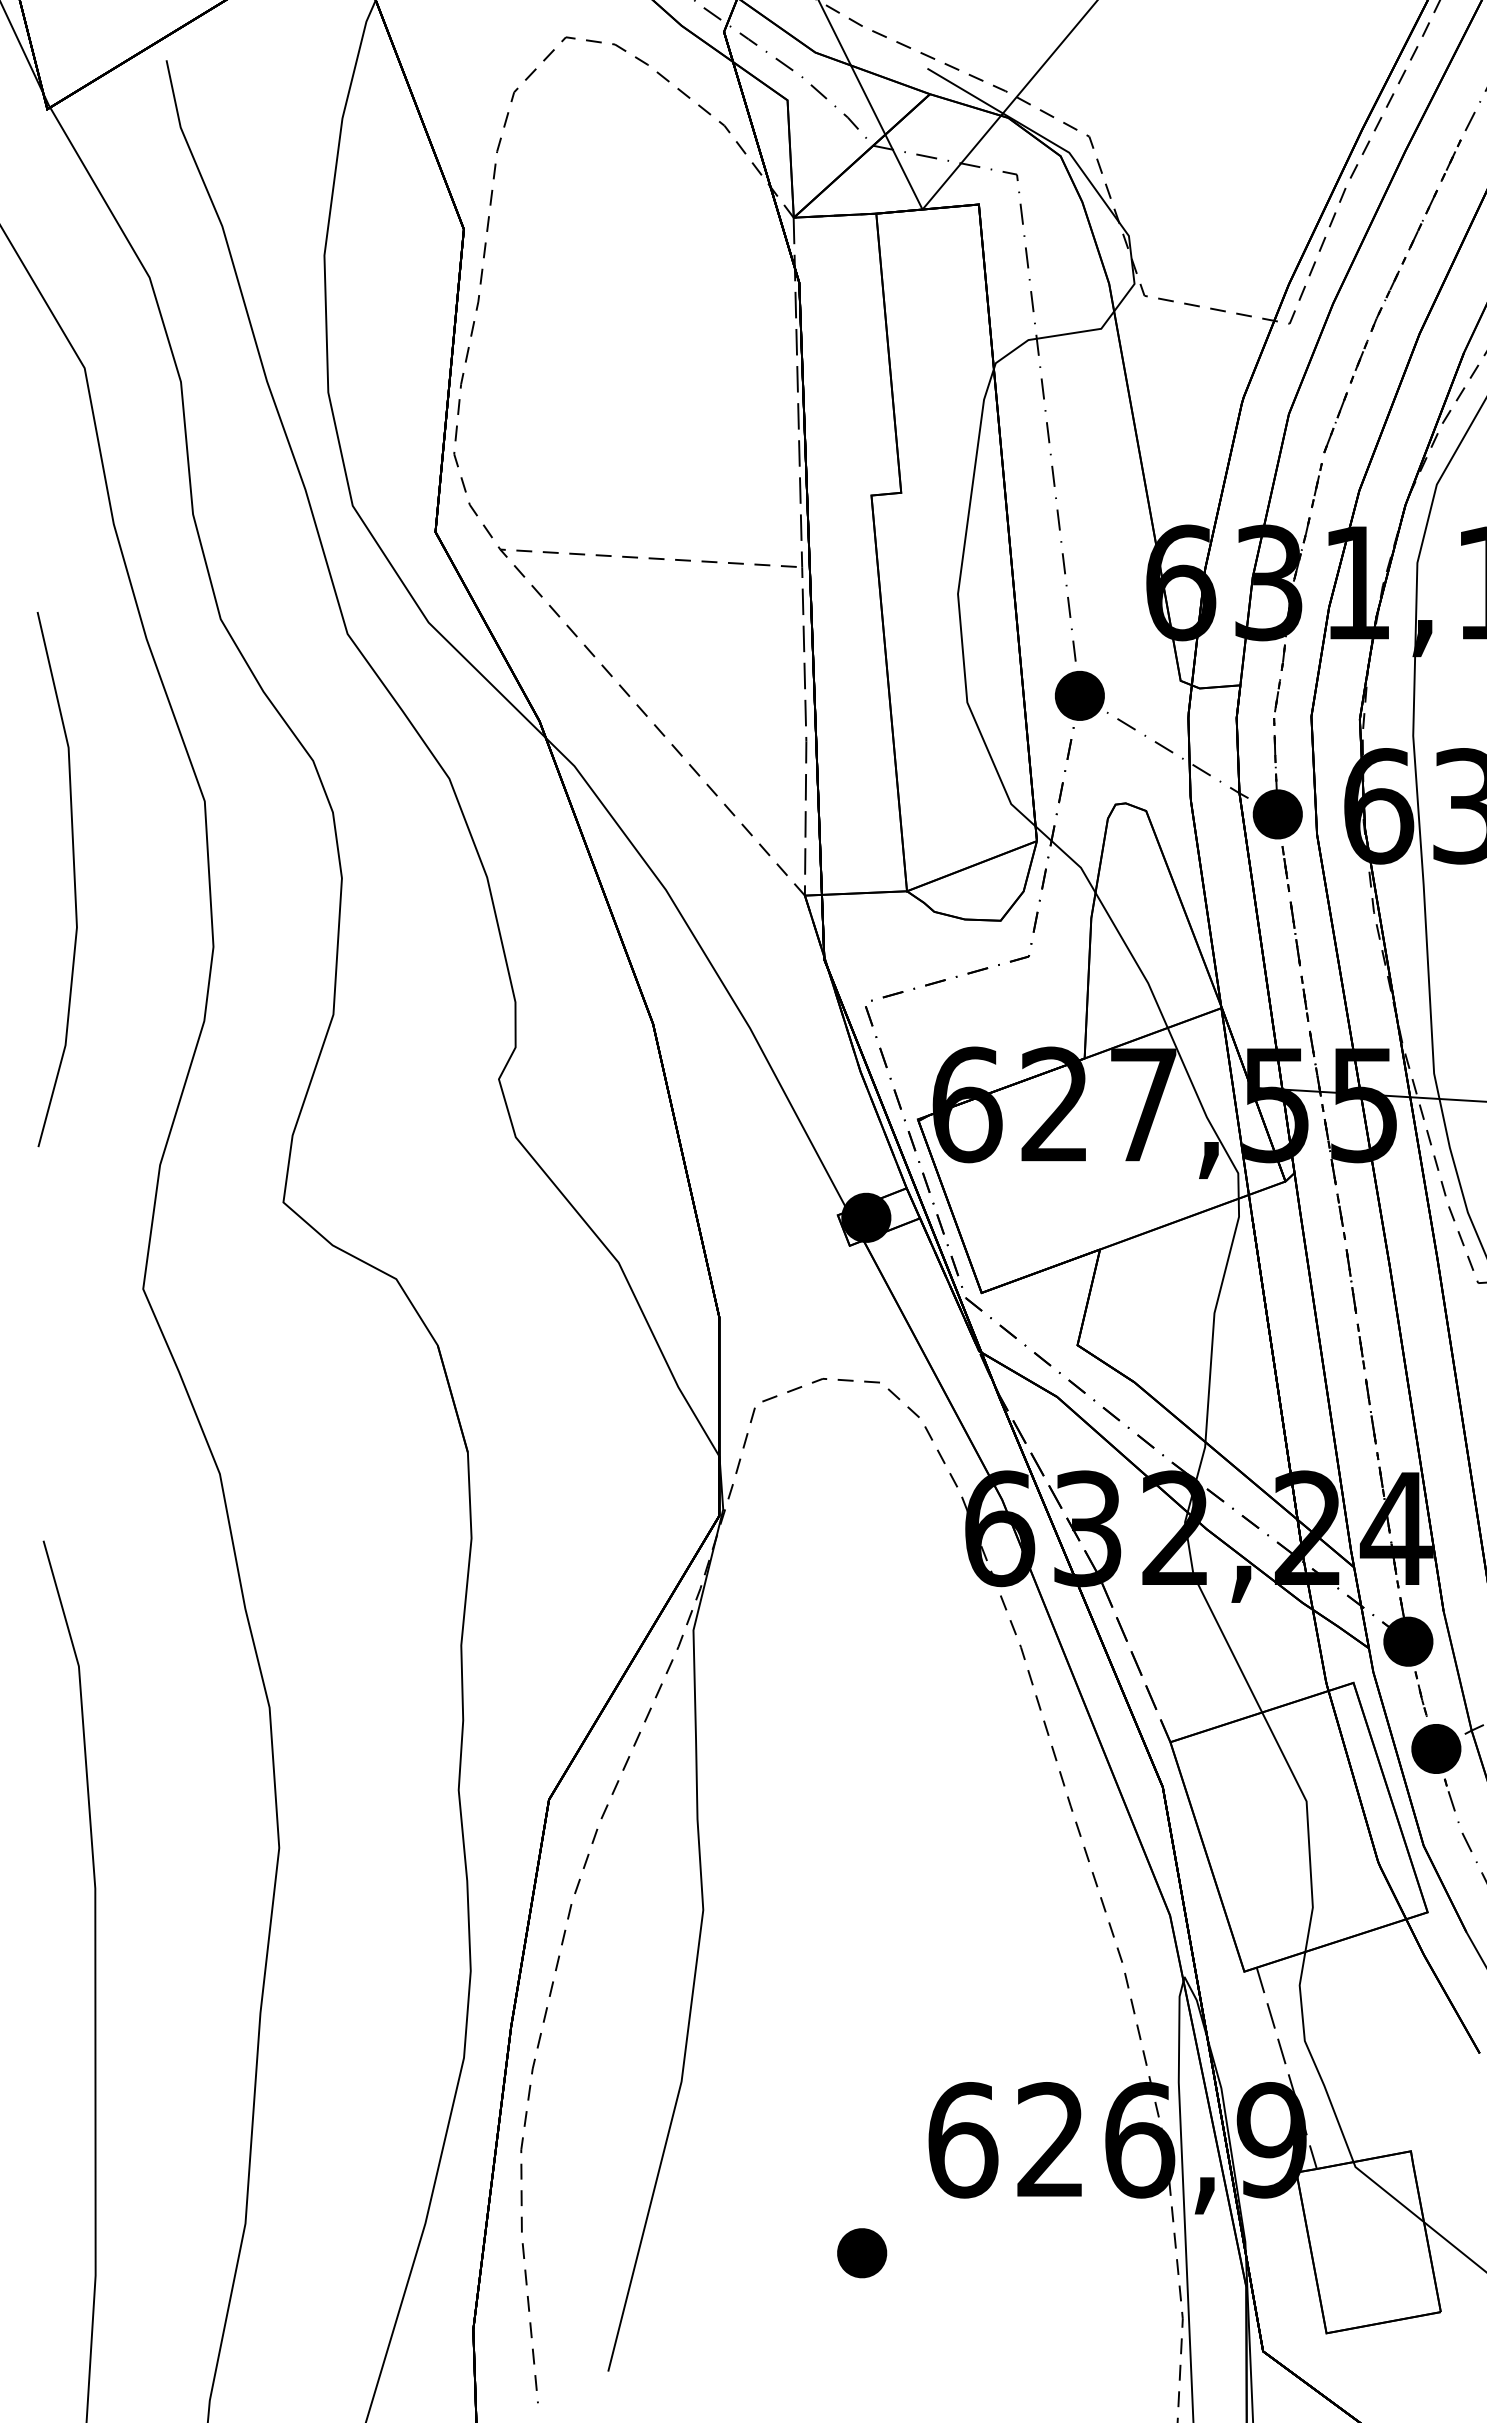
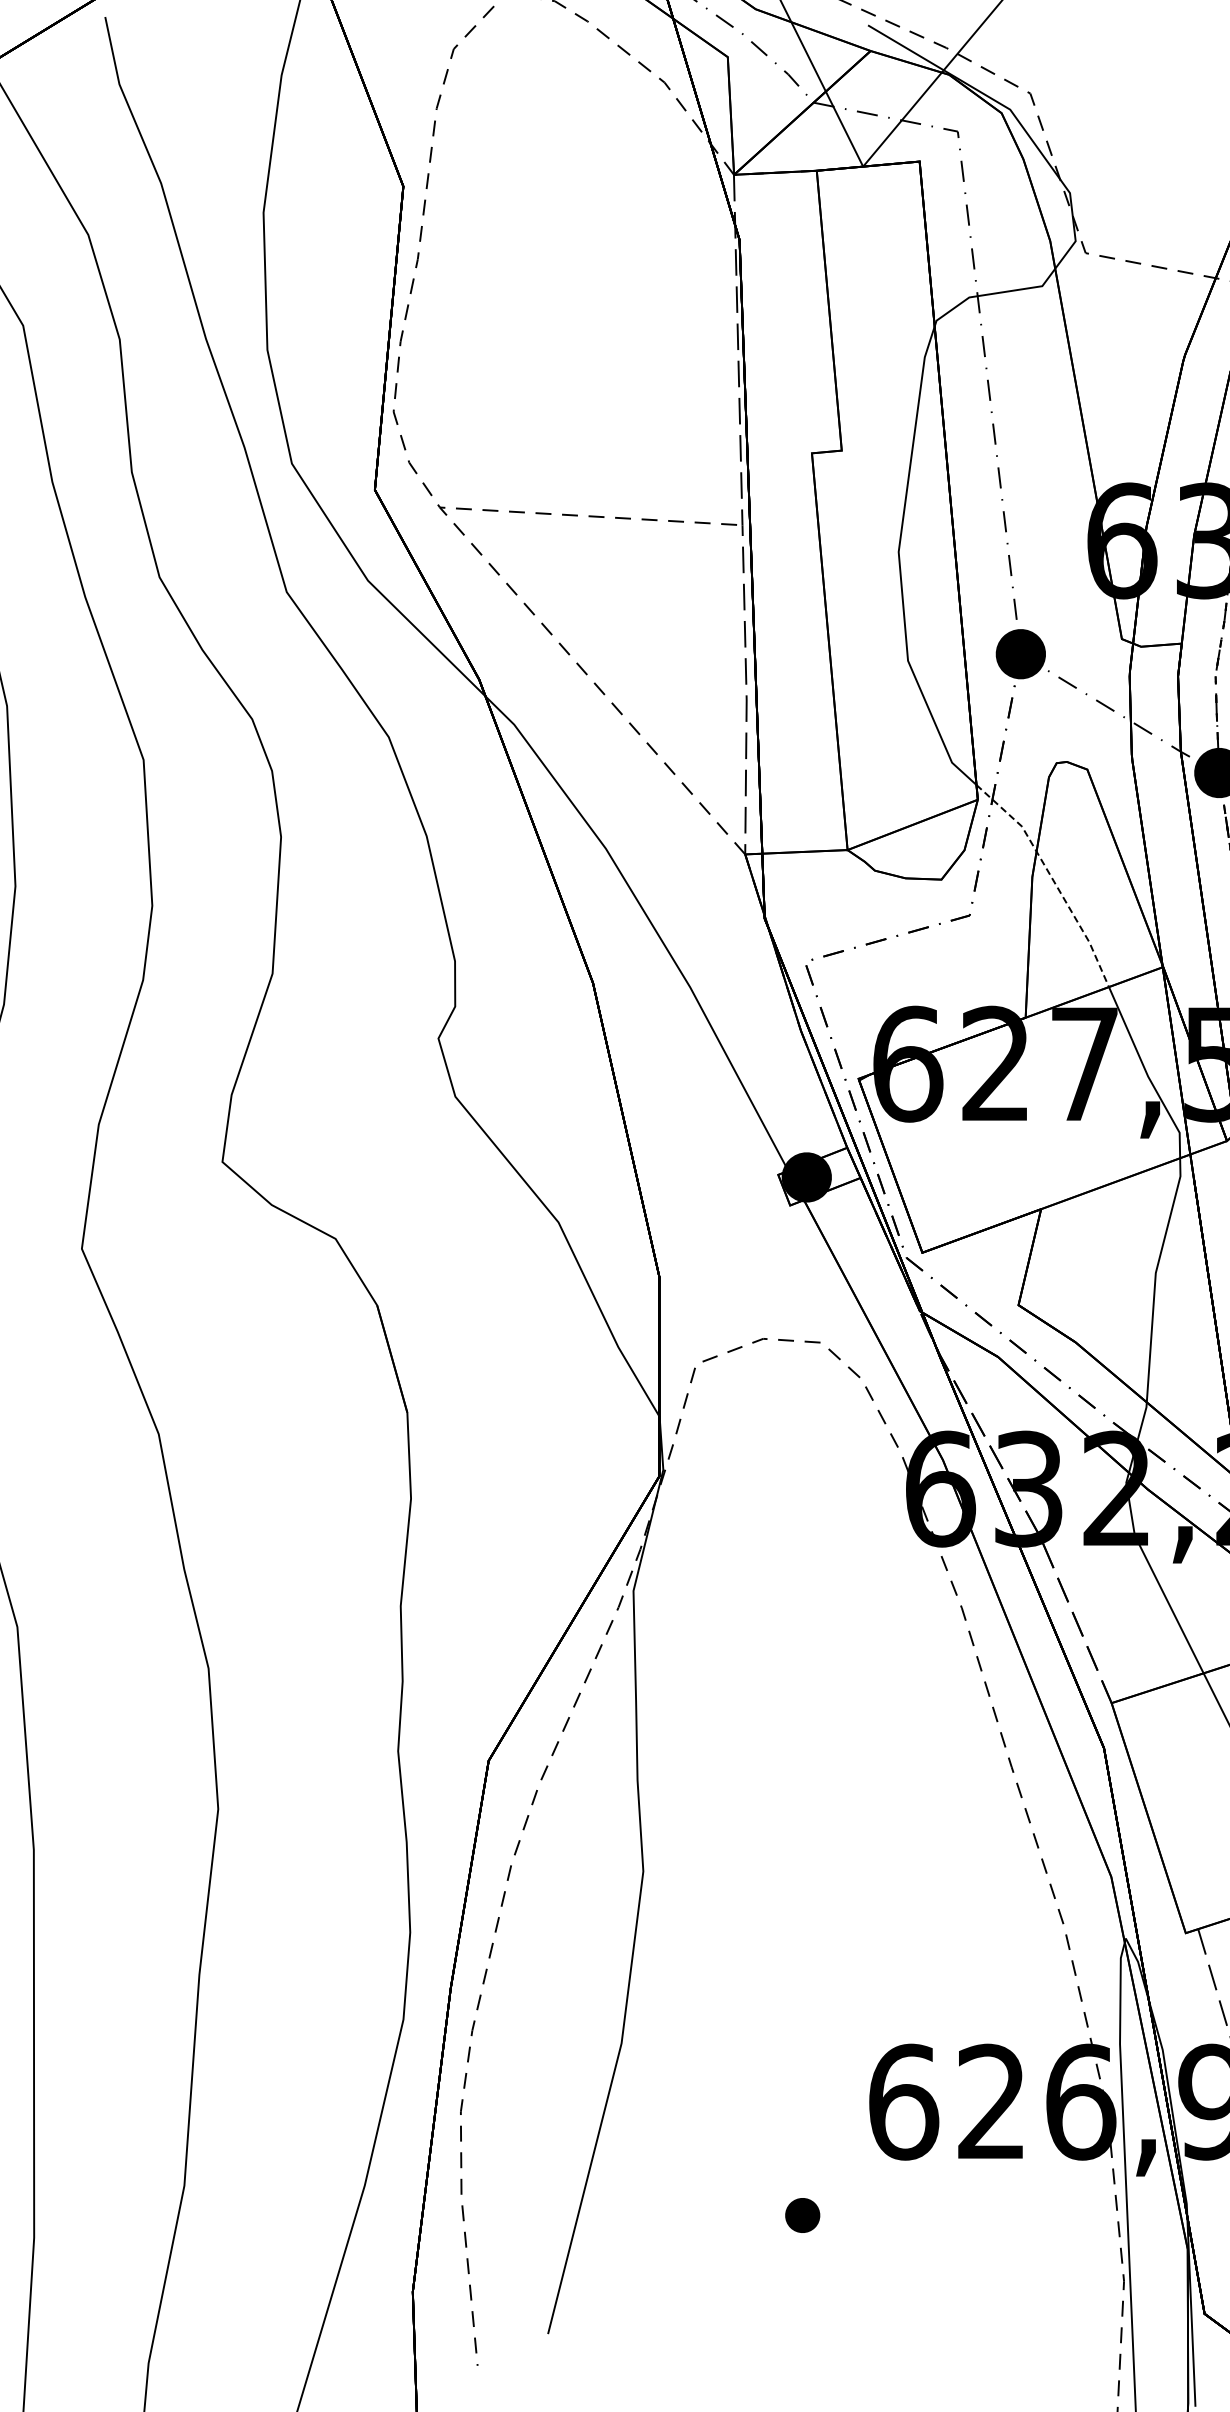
line: (1111, 920) -> (1052, 879), solid -> dashed
part: (862, 2253) -> (802, 2215), size x0.7

